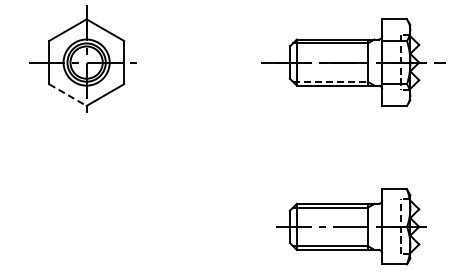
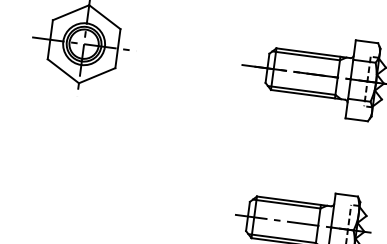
line: (330, 81) -> (301, 90), dashed -> solid
line: (67, 95) -> (62, 71), dashed -> solid

